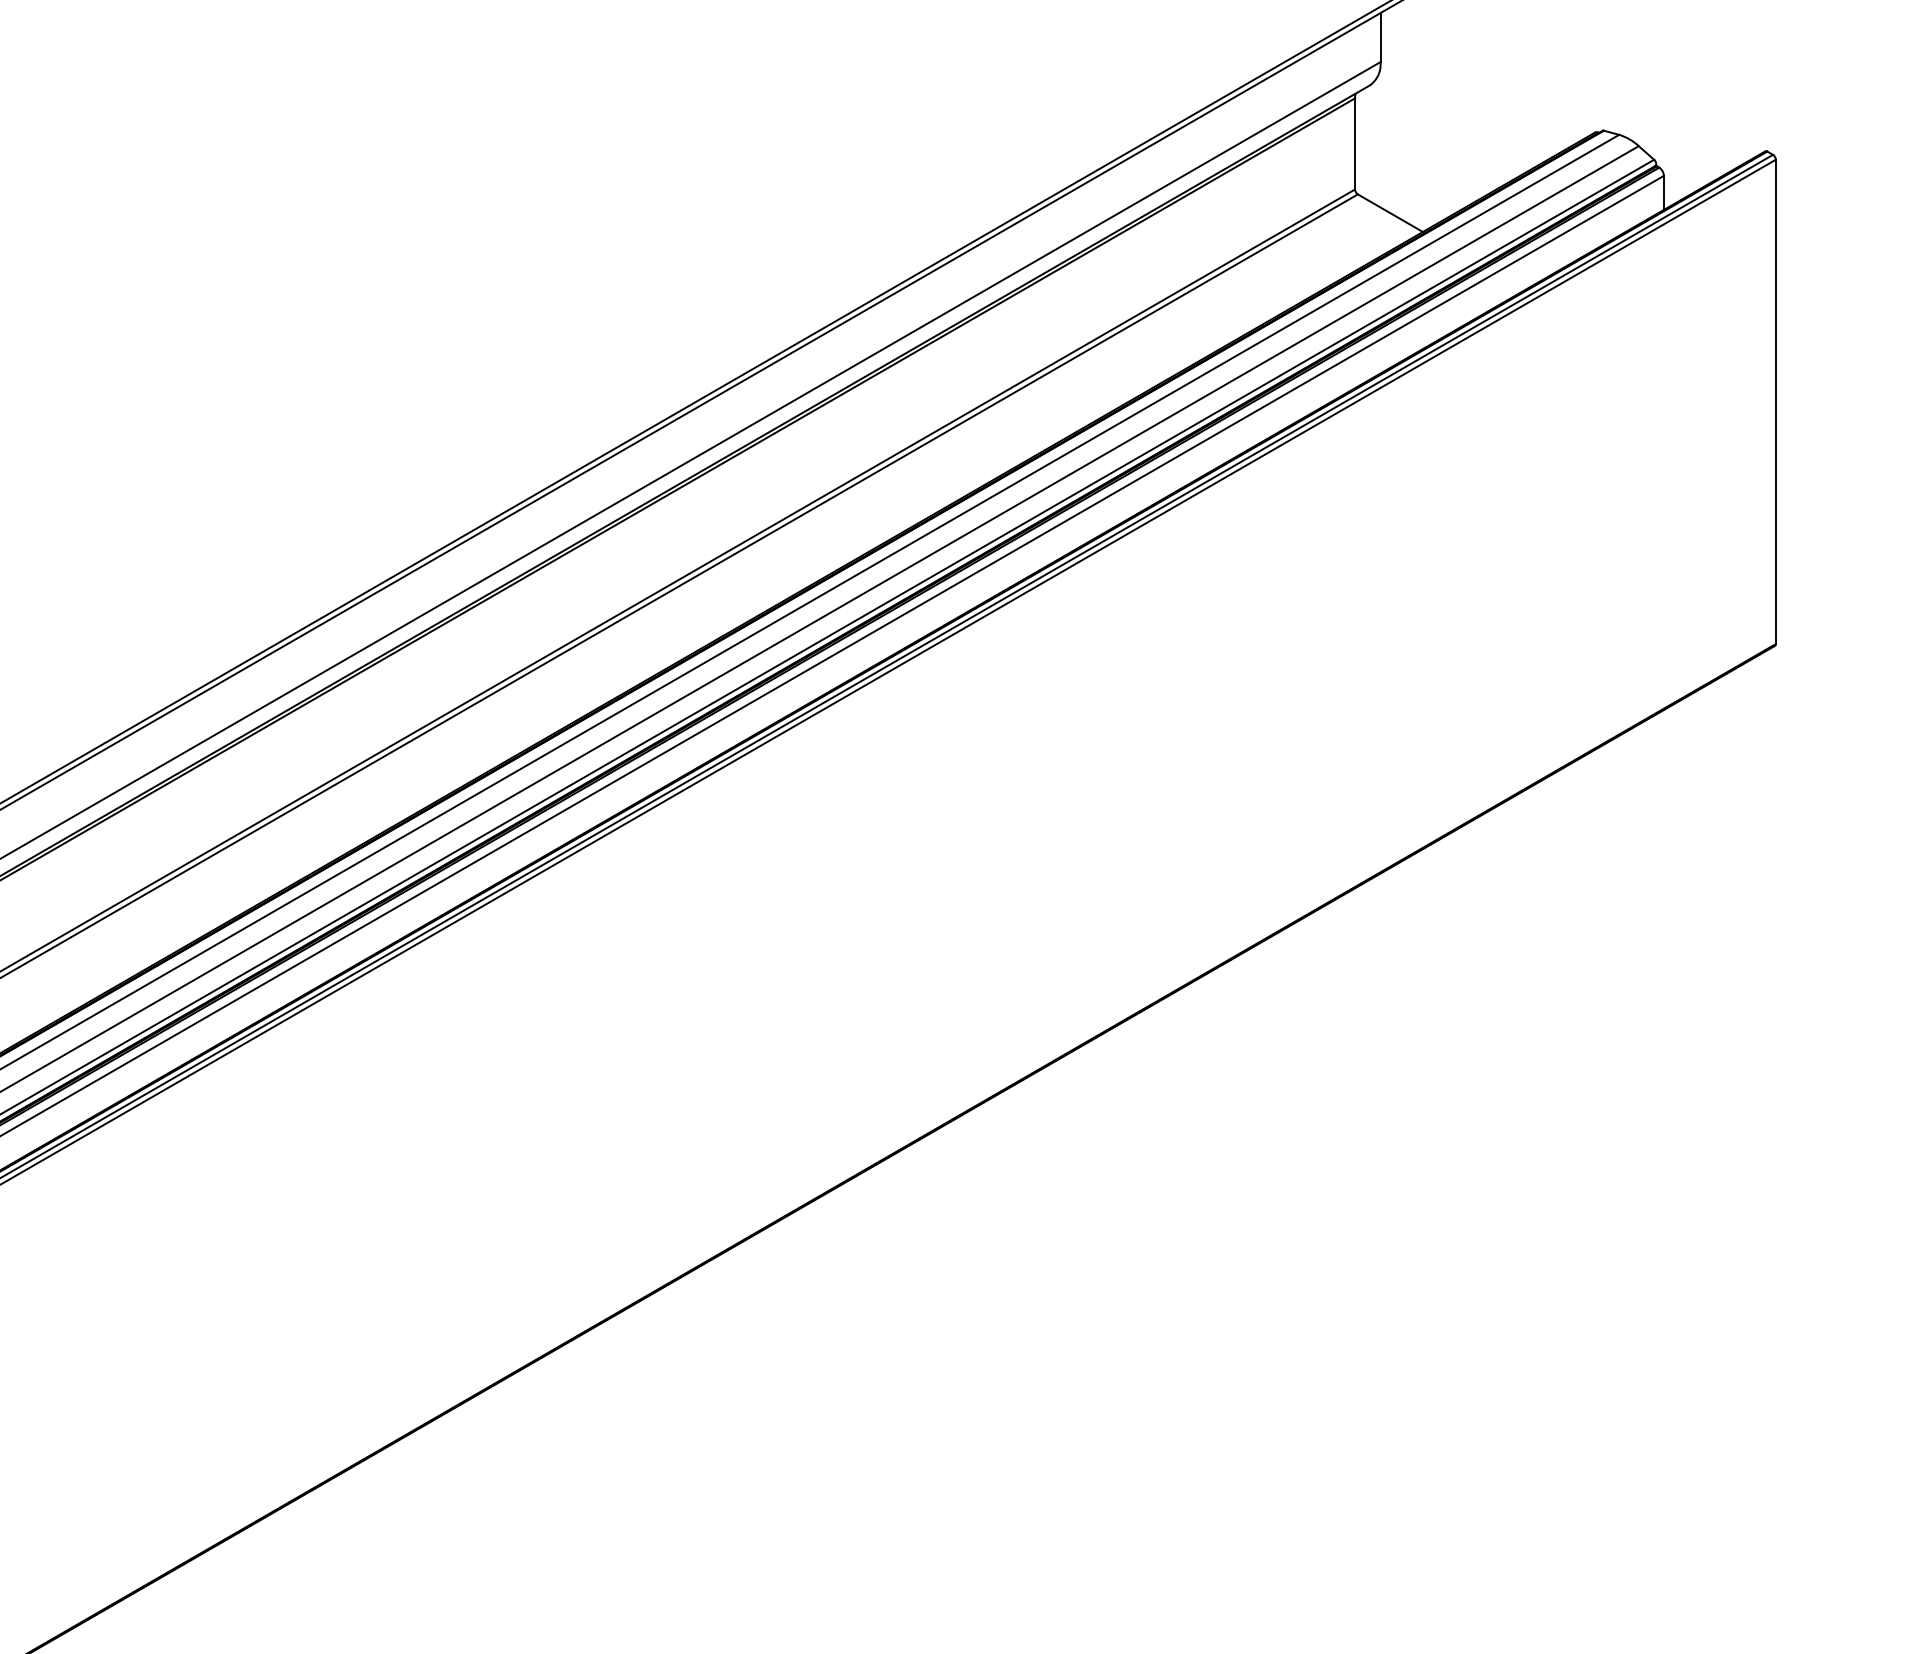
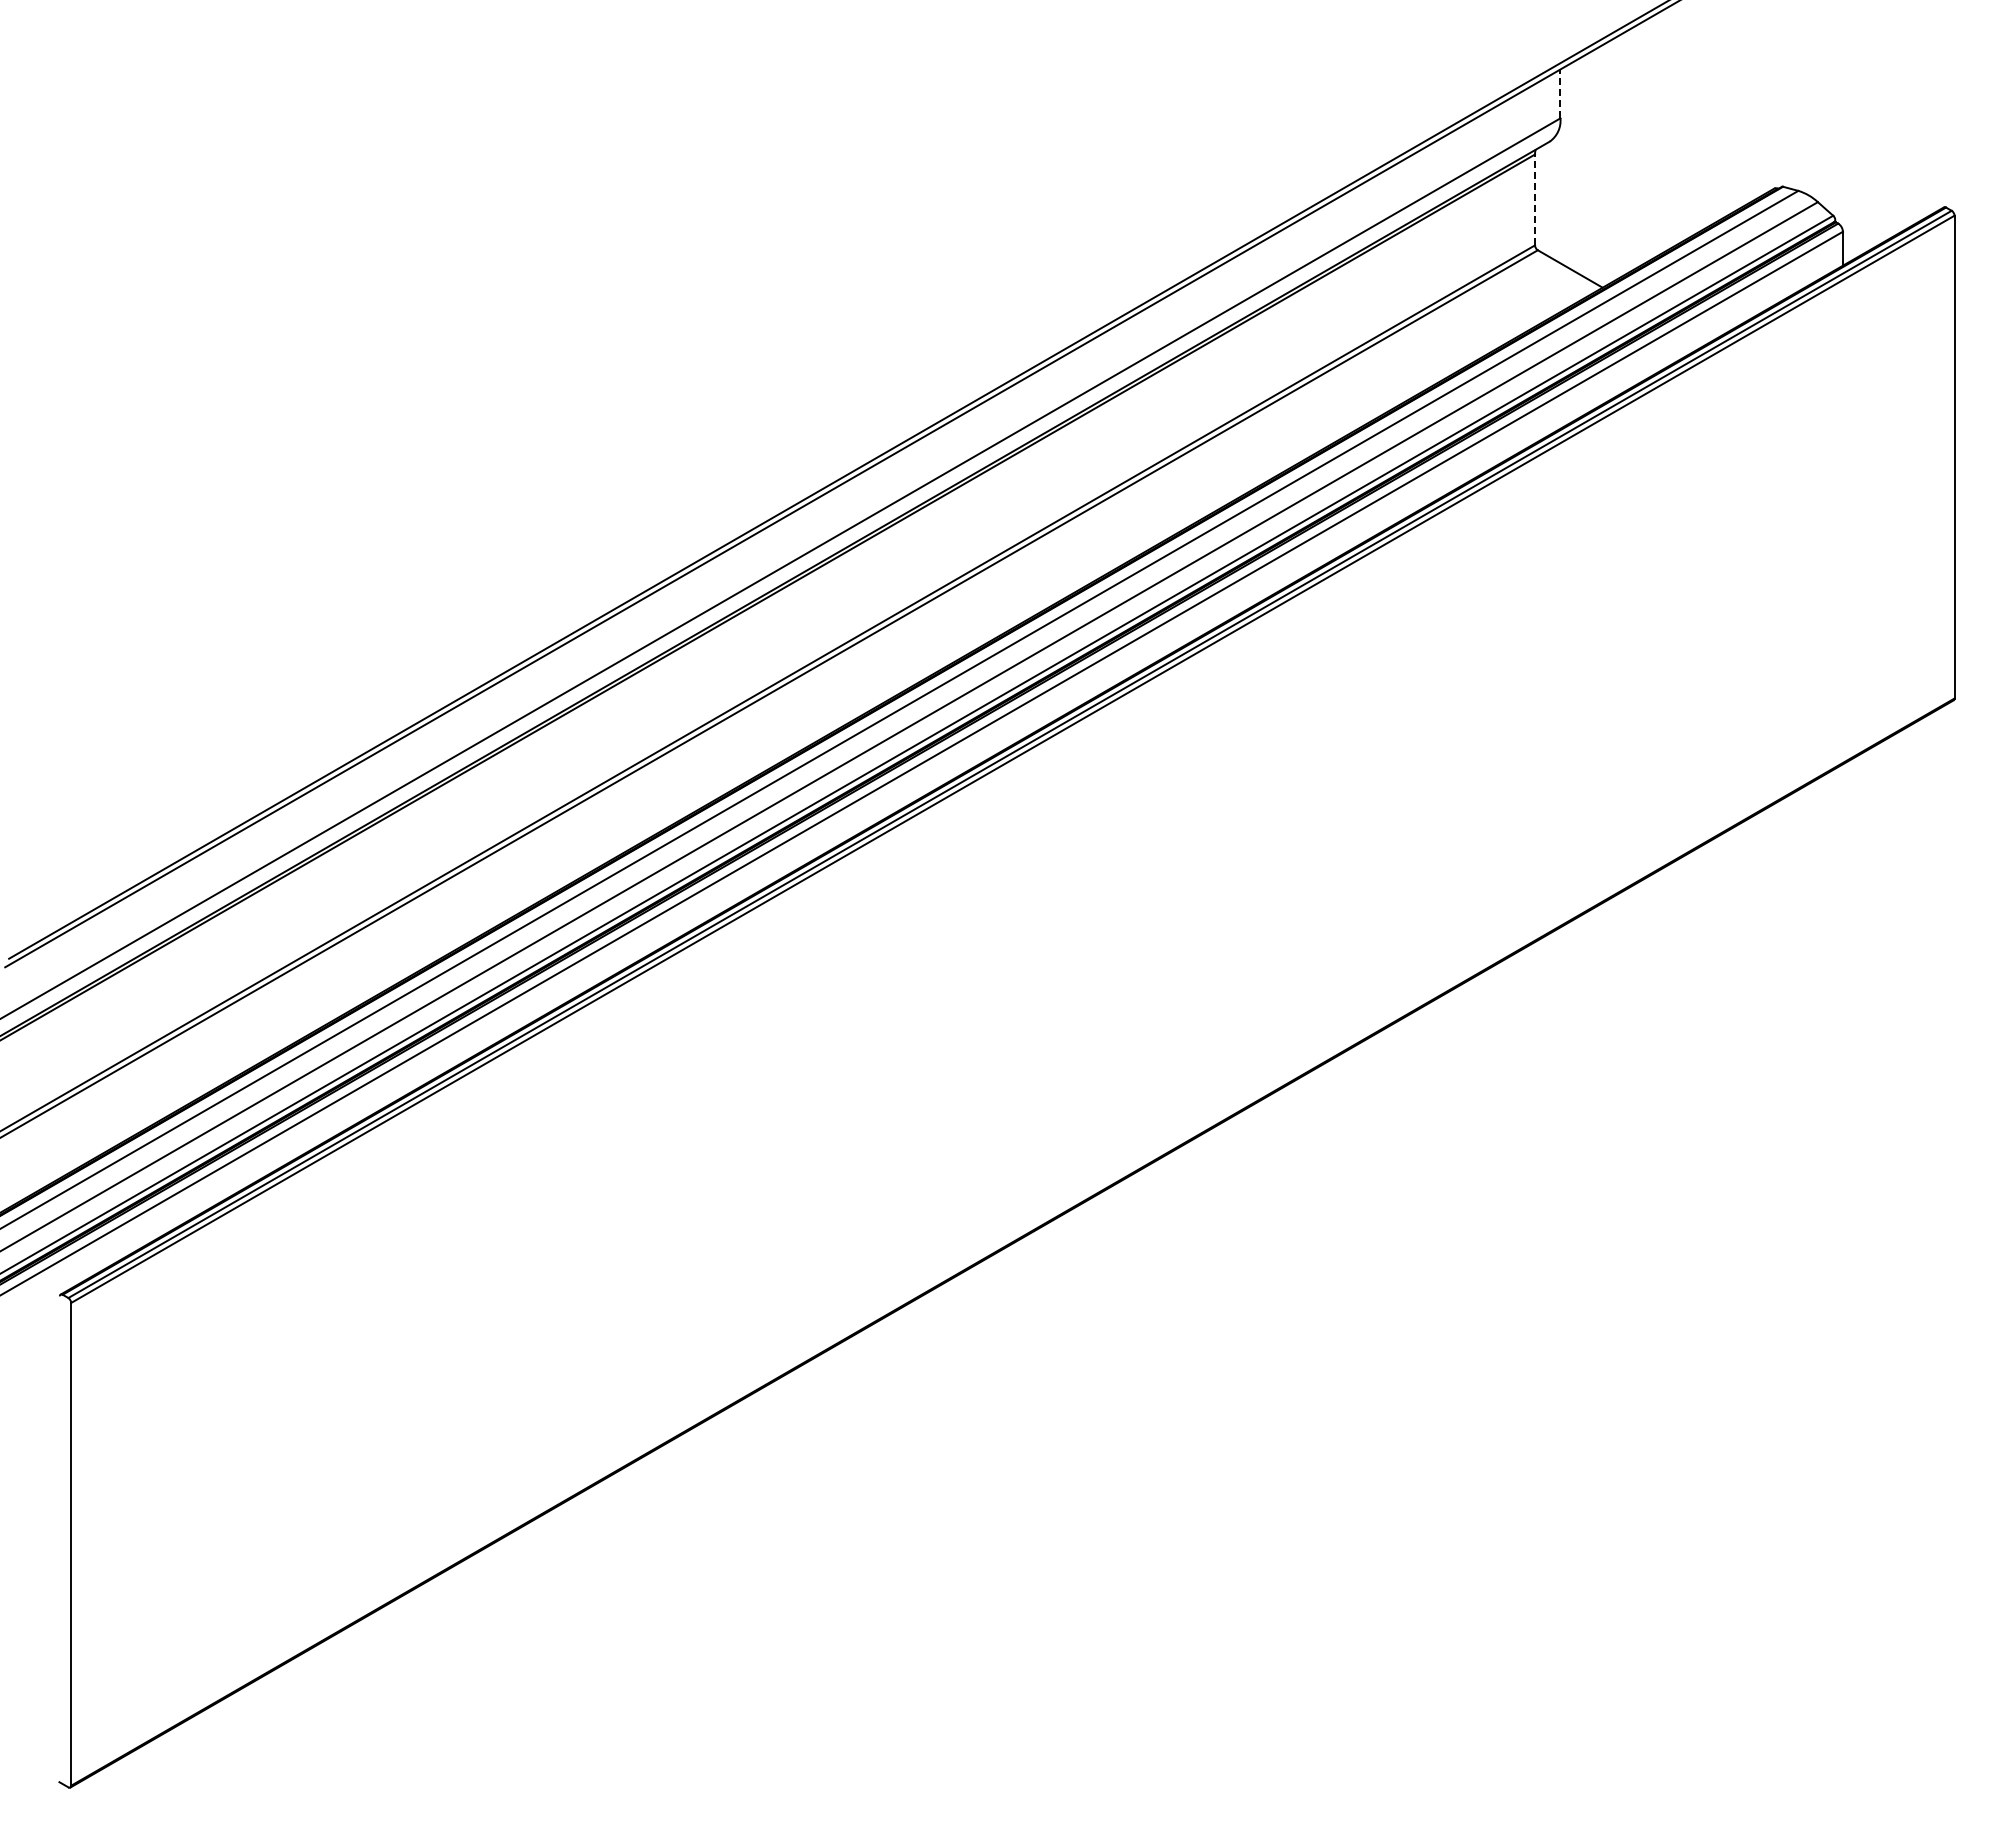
line: (1380, 37) -> (1560, 93), solid -> dashed
line: (1355, 143) -> (1535, 199), solid -> dashed

